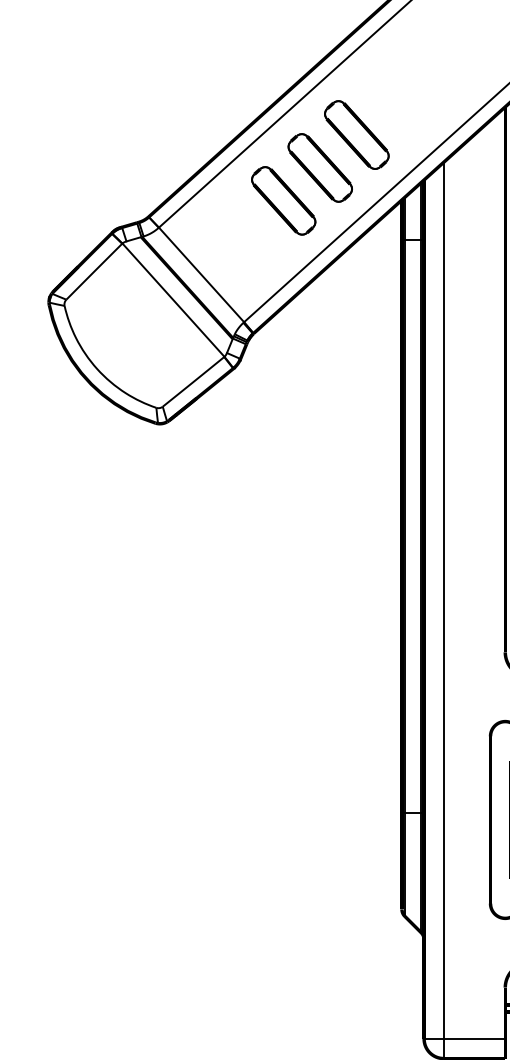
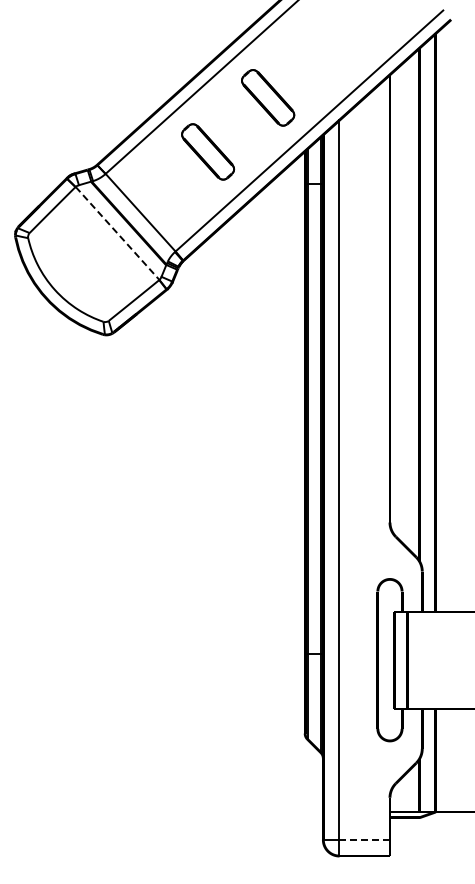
part: (320, 167) -> (238, 124), removed
line: (173, 300) -> (117, 233), solid -> dashed
line: (475, 1038) -> (365, 839), solid -> dashed

